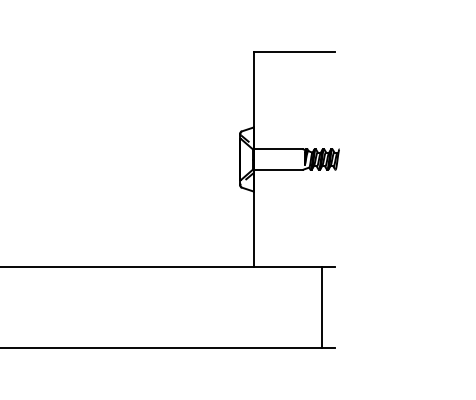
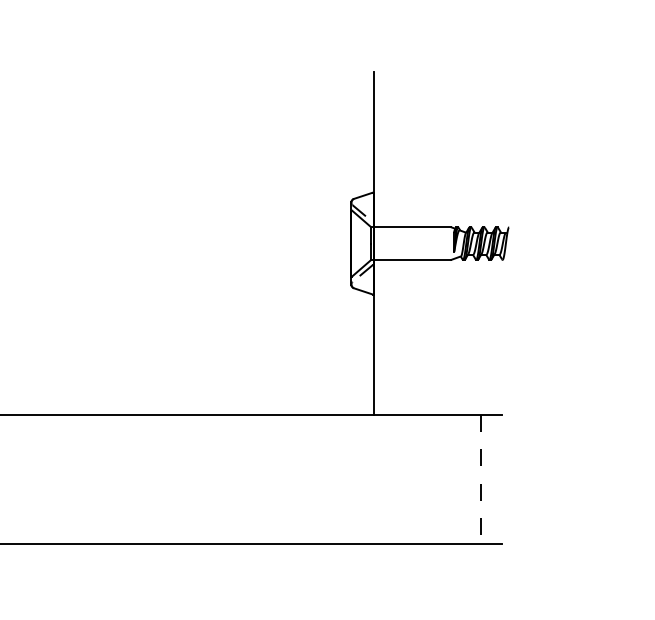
line: (294, 51) -> (437, 72), removed
line: (321, 308) -> (480, 480), solid -> dashed

